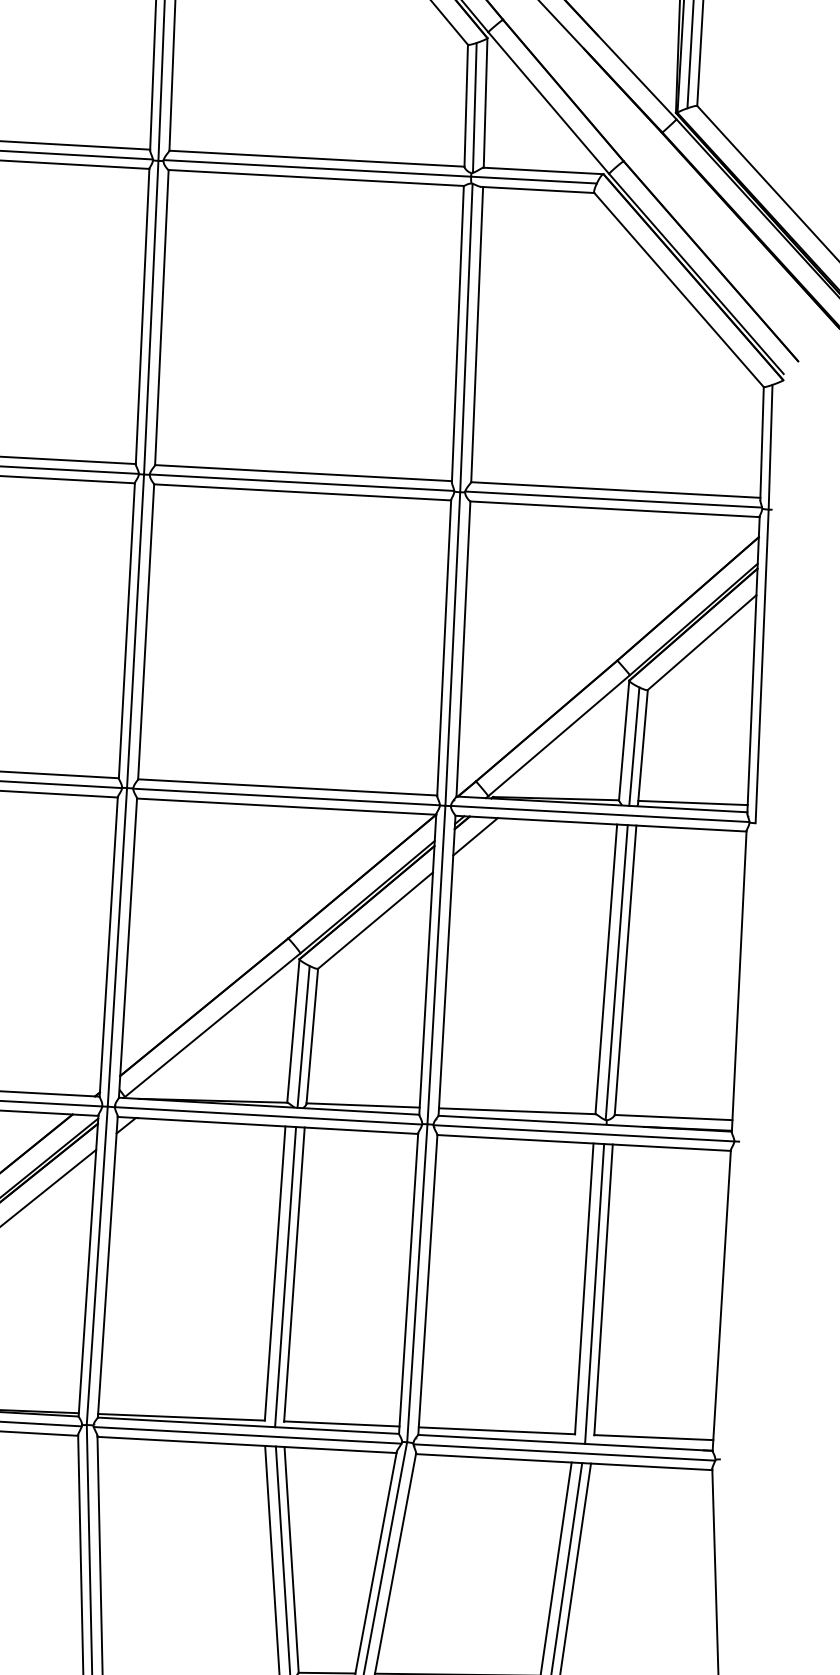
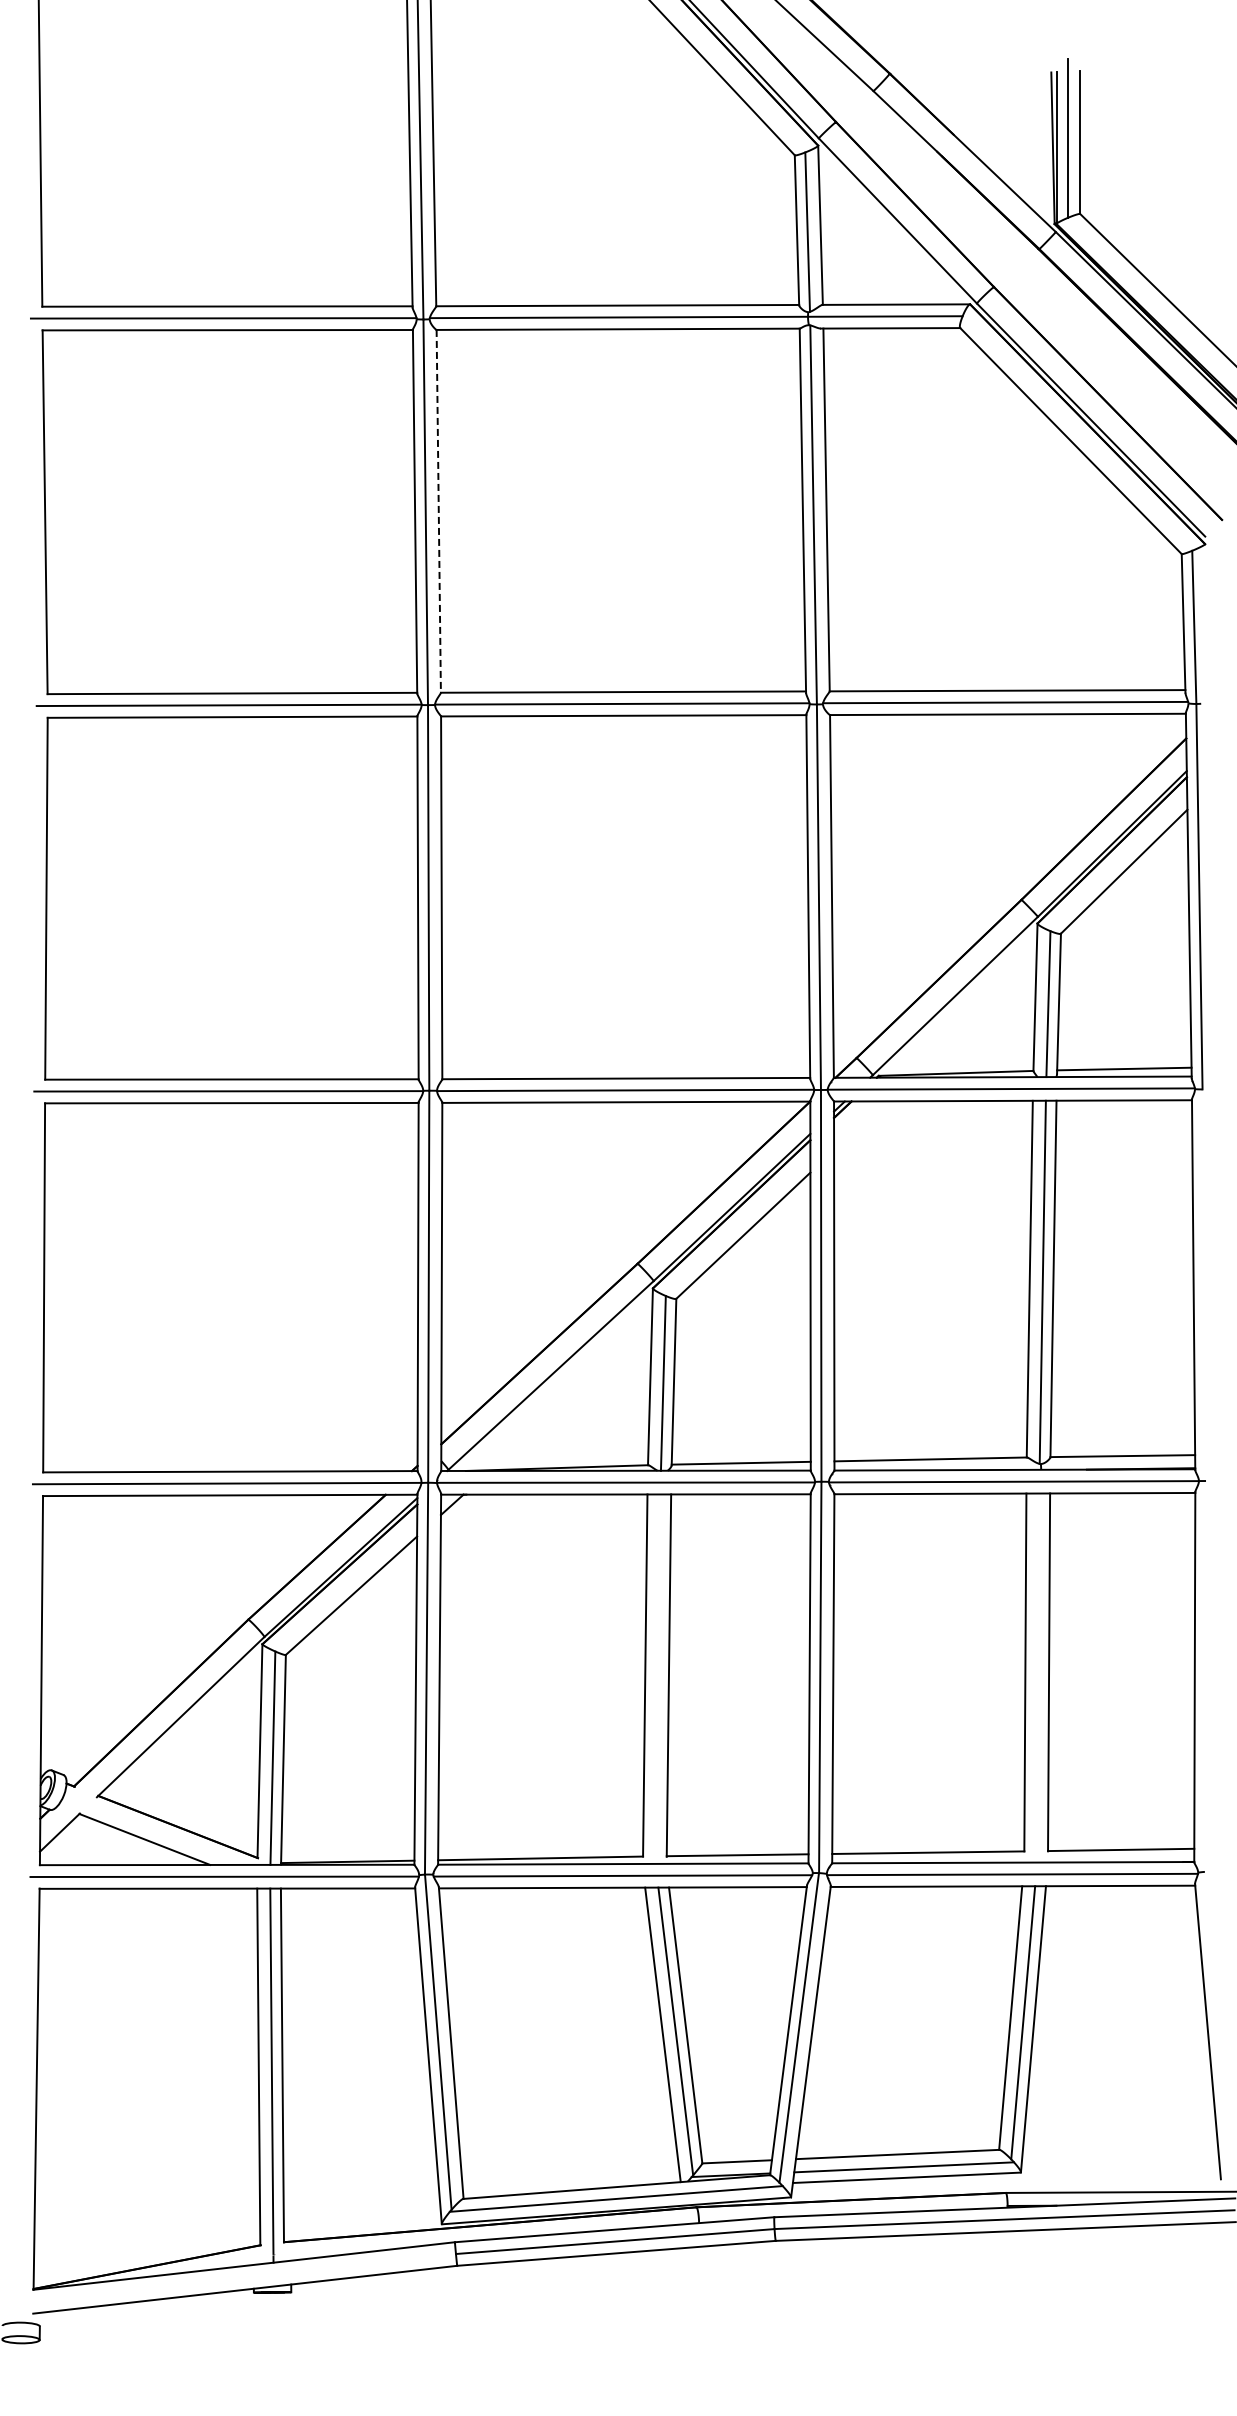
line: (161, 317) -> (438, 511), solid -> dashed
line: (475, 836) -> (860, 1125), removed
line: (285, 1276) -> (658, 1678), removed
line: (594, 1293) -> (1038, 1677), removed

